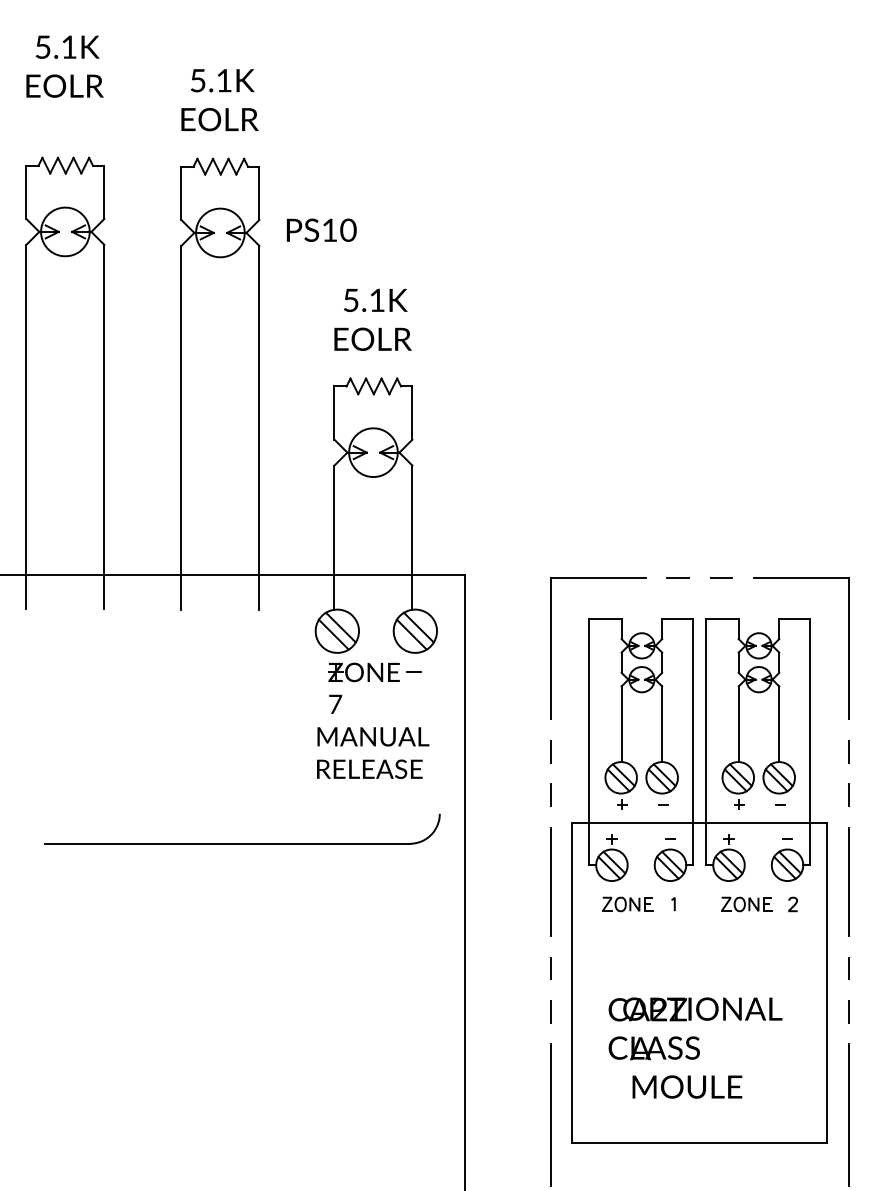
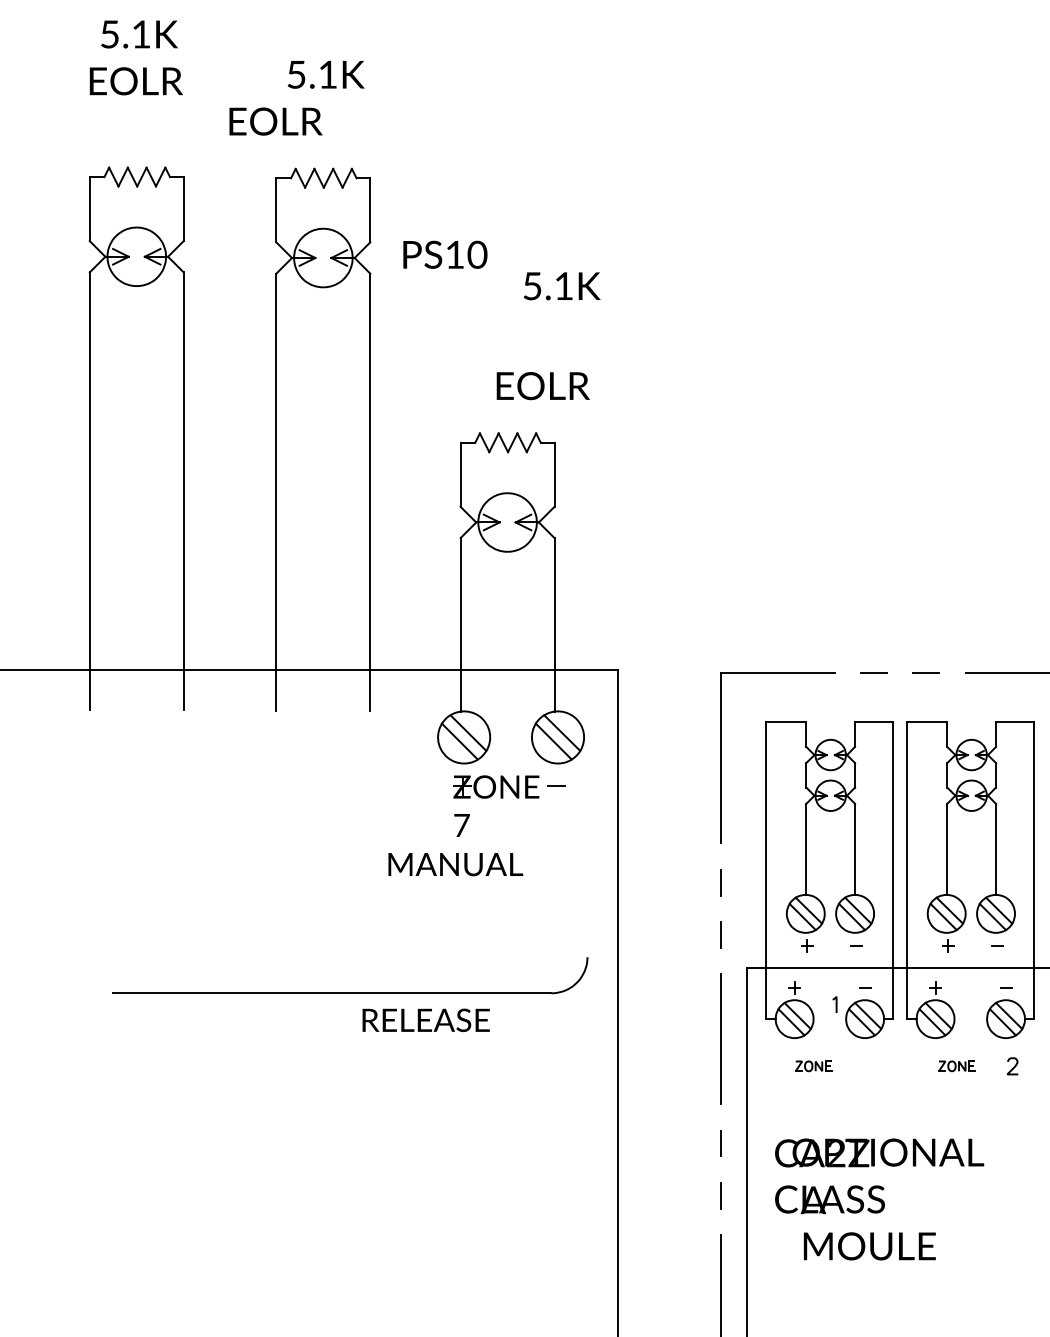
text: (219, 119) -> (275, 121), moved
text: (375, 299) -> (561, 285), moved
text: (372, 338) -> (542, 385), moved
text: (373, 736) -> (455, 864), moved
text: (369, 768) -> (425, 1019), moved
part: (627, 904) -> (813, 1066), size x0.6
line: (673, 904) -> (835, 1004), moved
part: (746, 904) -> (956, 1066), size x0.6
text: (695, 1047) -> (879, 1198), moved

